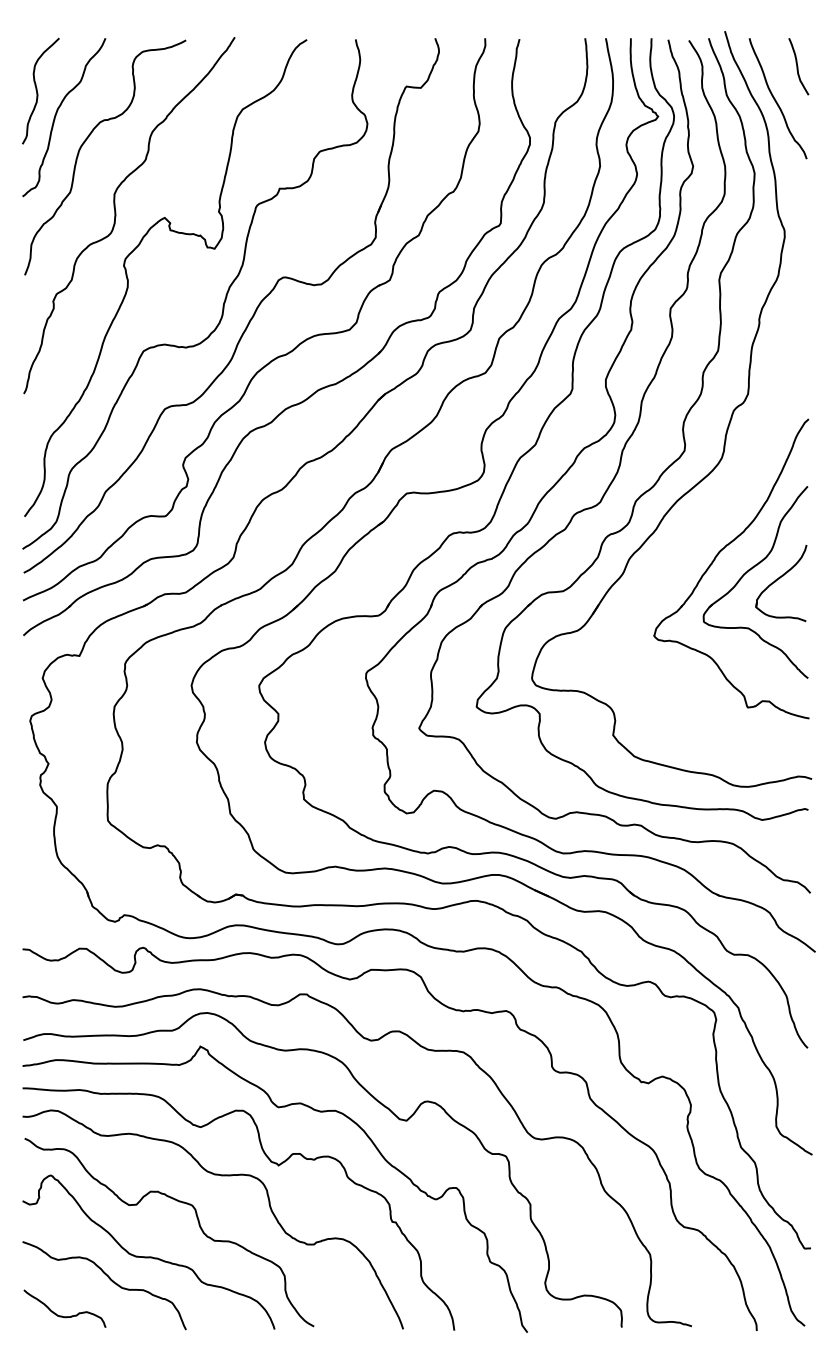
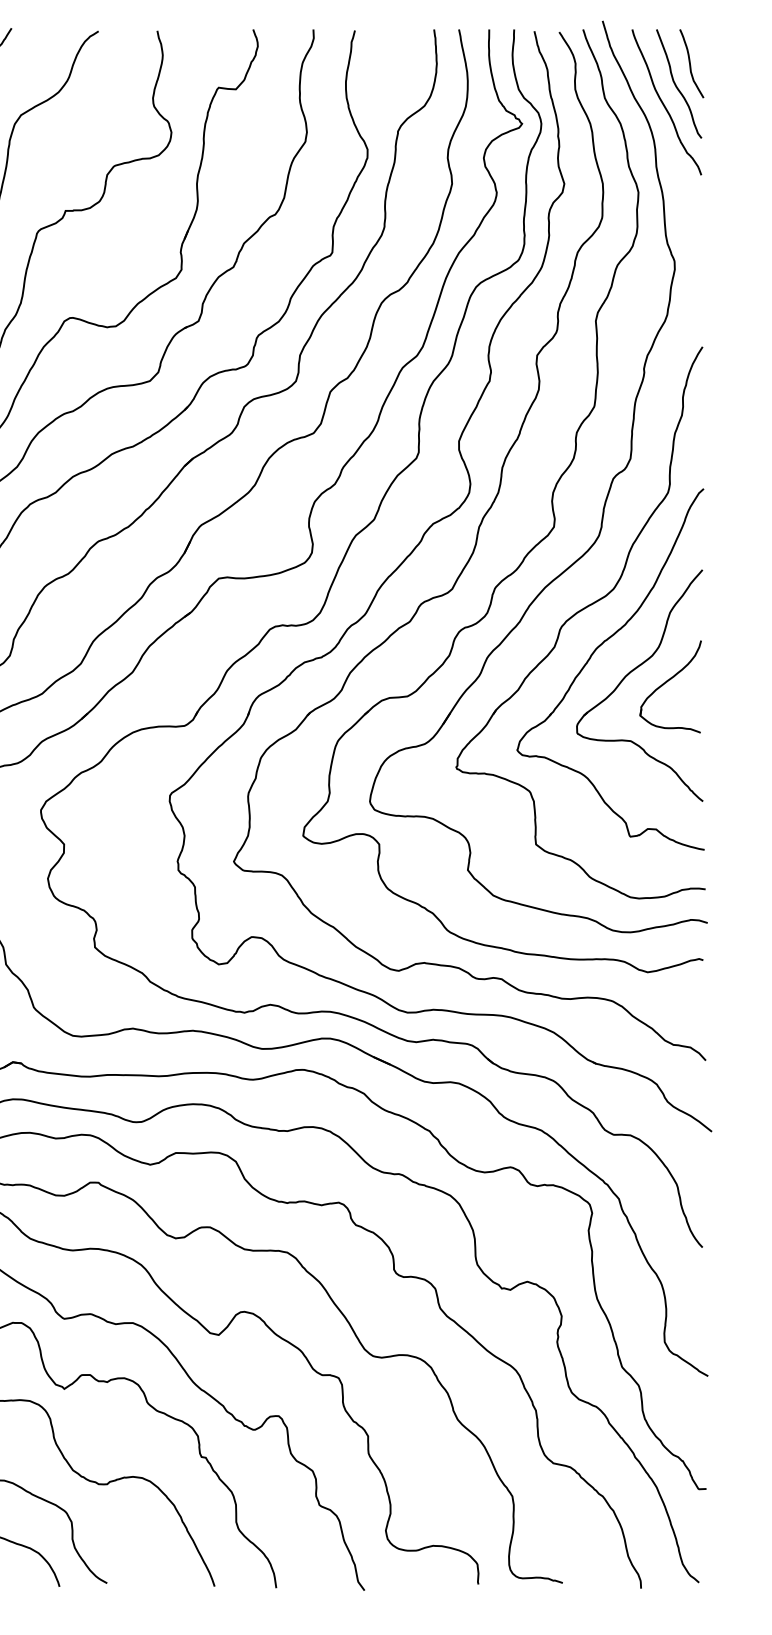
curve: (786, 84) -> (676, 85), added
part: (702, 524) -> (575, 615), added

